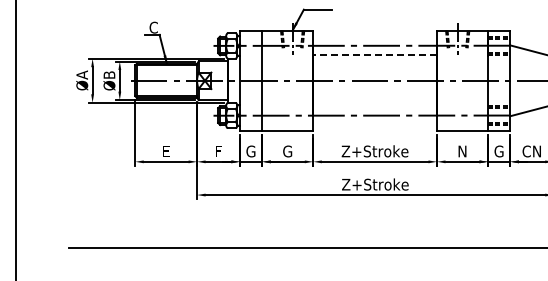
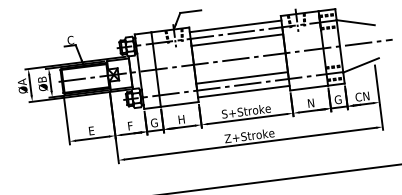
line: (374, 36) -> (235, 26), added
line: (375, 55) -> (237, 40), dashed -> solid
line: (374, 106) -> (241, 78), added
line: (374, 124) -> (243, 91), added
text: (287, 151) -> (181, 119), G -> H
text: (374, 151) -> (245, 111), Z+Stroke -> S+Stroke

